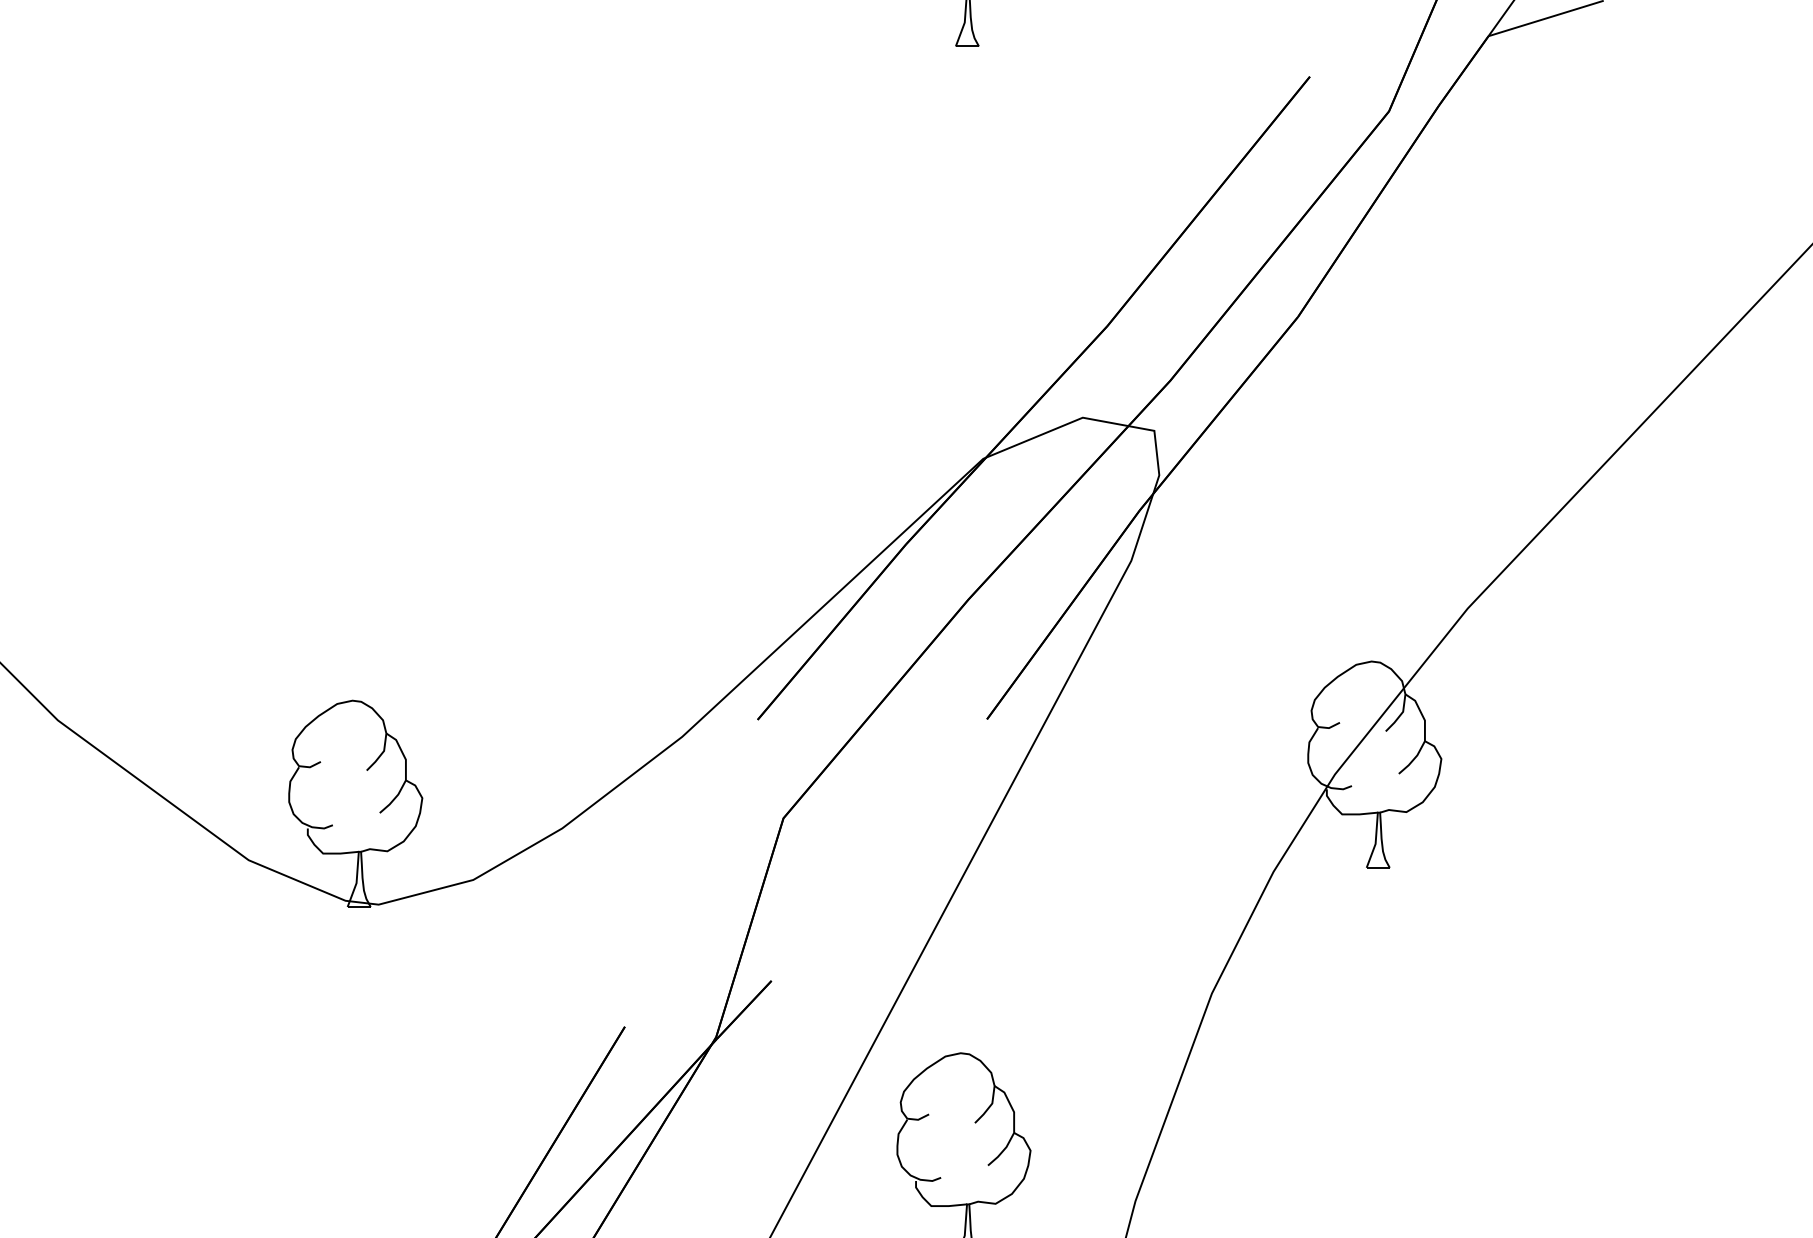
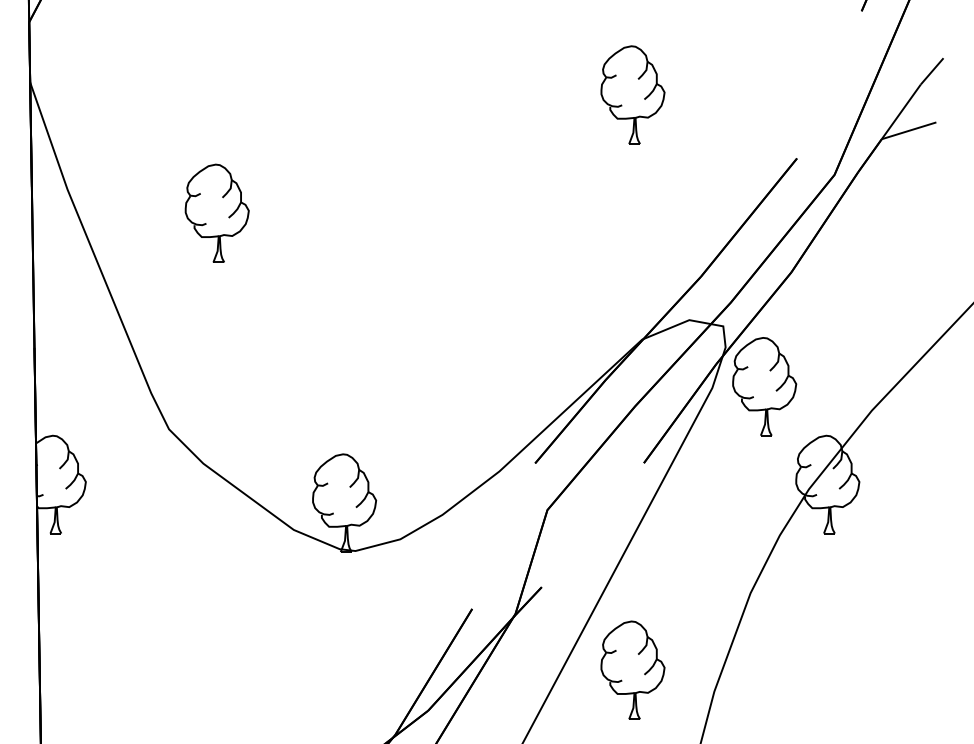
part: (85, 190) -> (216, 212), added
part: (1241, 557) -> (764, 386), added

